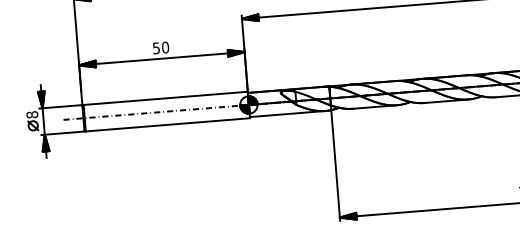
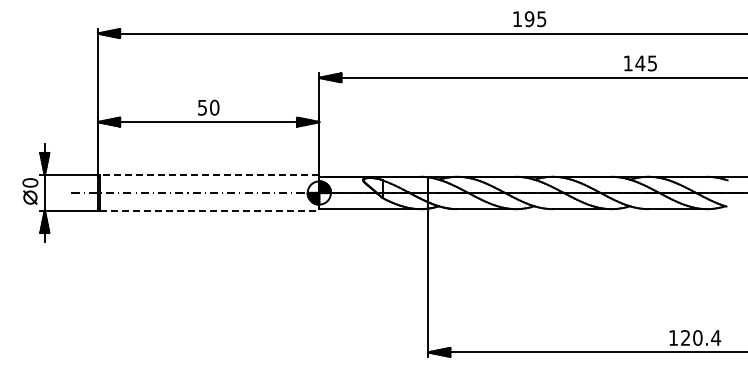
line: (165, 98) -> (209, 175), solid -> dashed
text: (32, 114) -> (30, 182), 8 -> 0
line: (167, 124) -> (209, 210), solid -> dashed

